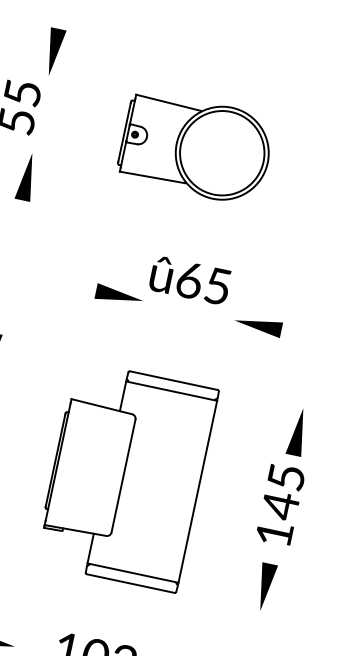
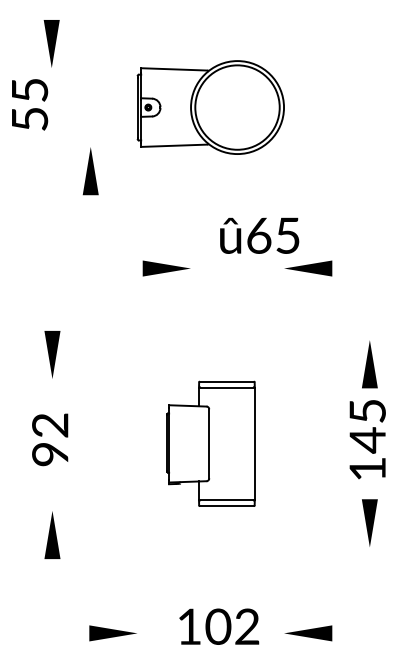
part: (27, 177) -> (90, 171), moved
text: (190, 280) -> (259, 235), moved
part: (125, 476) -> (210, 443), size x0.6

